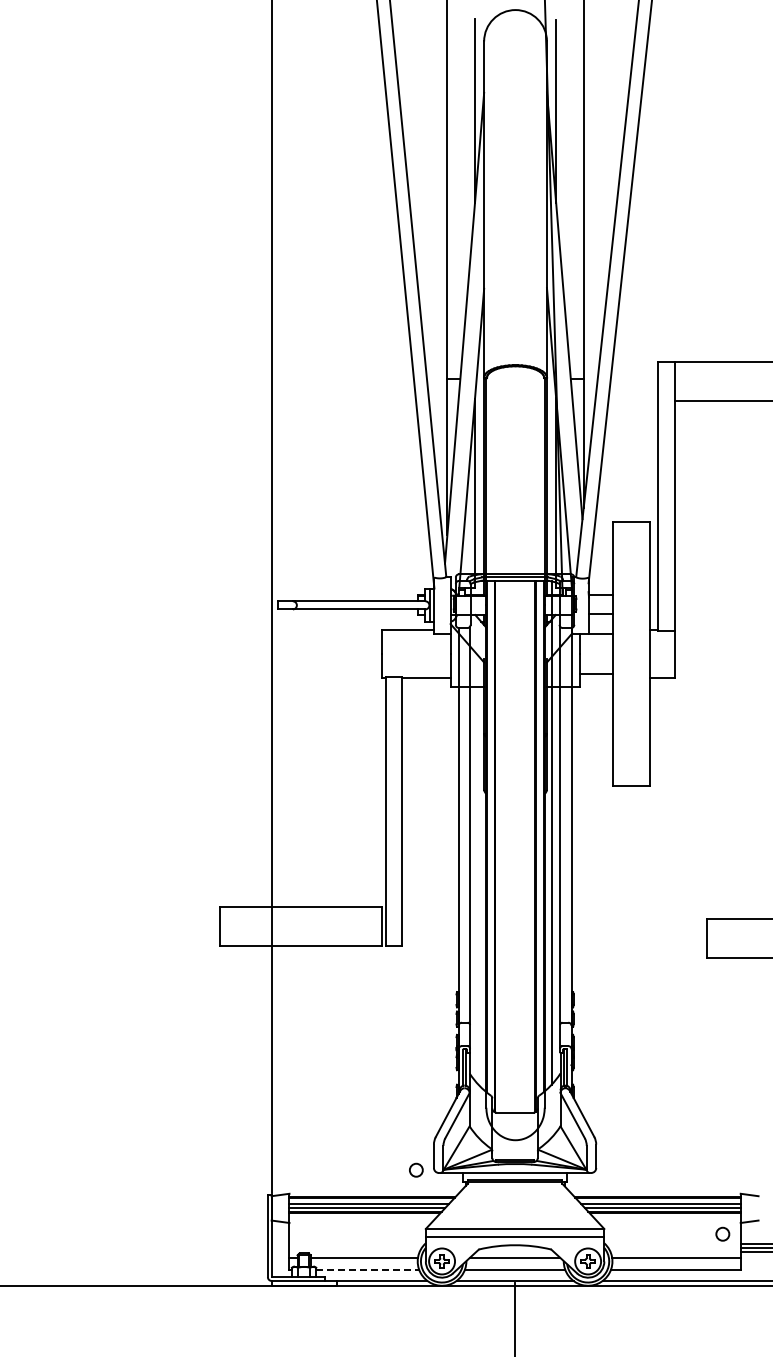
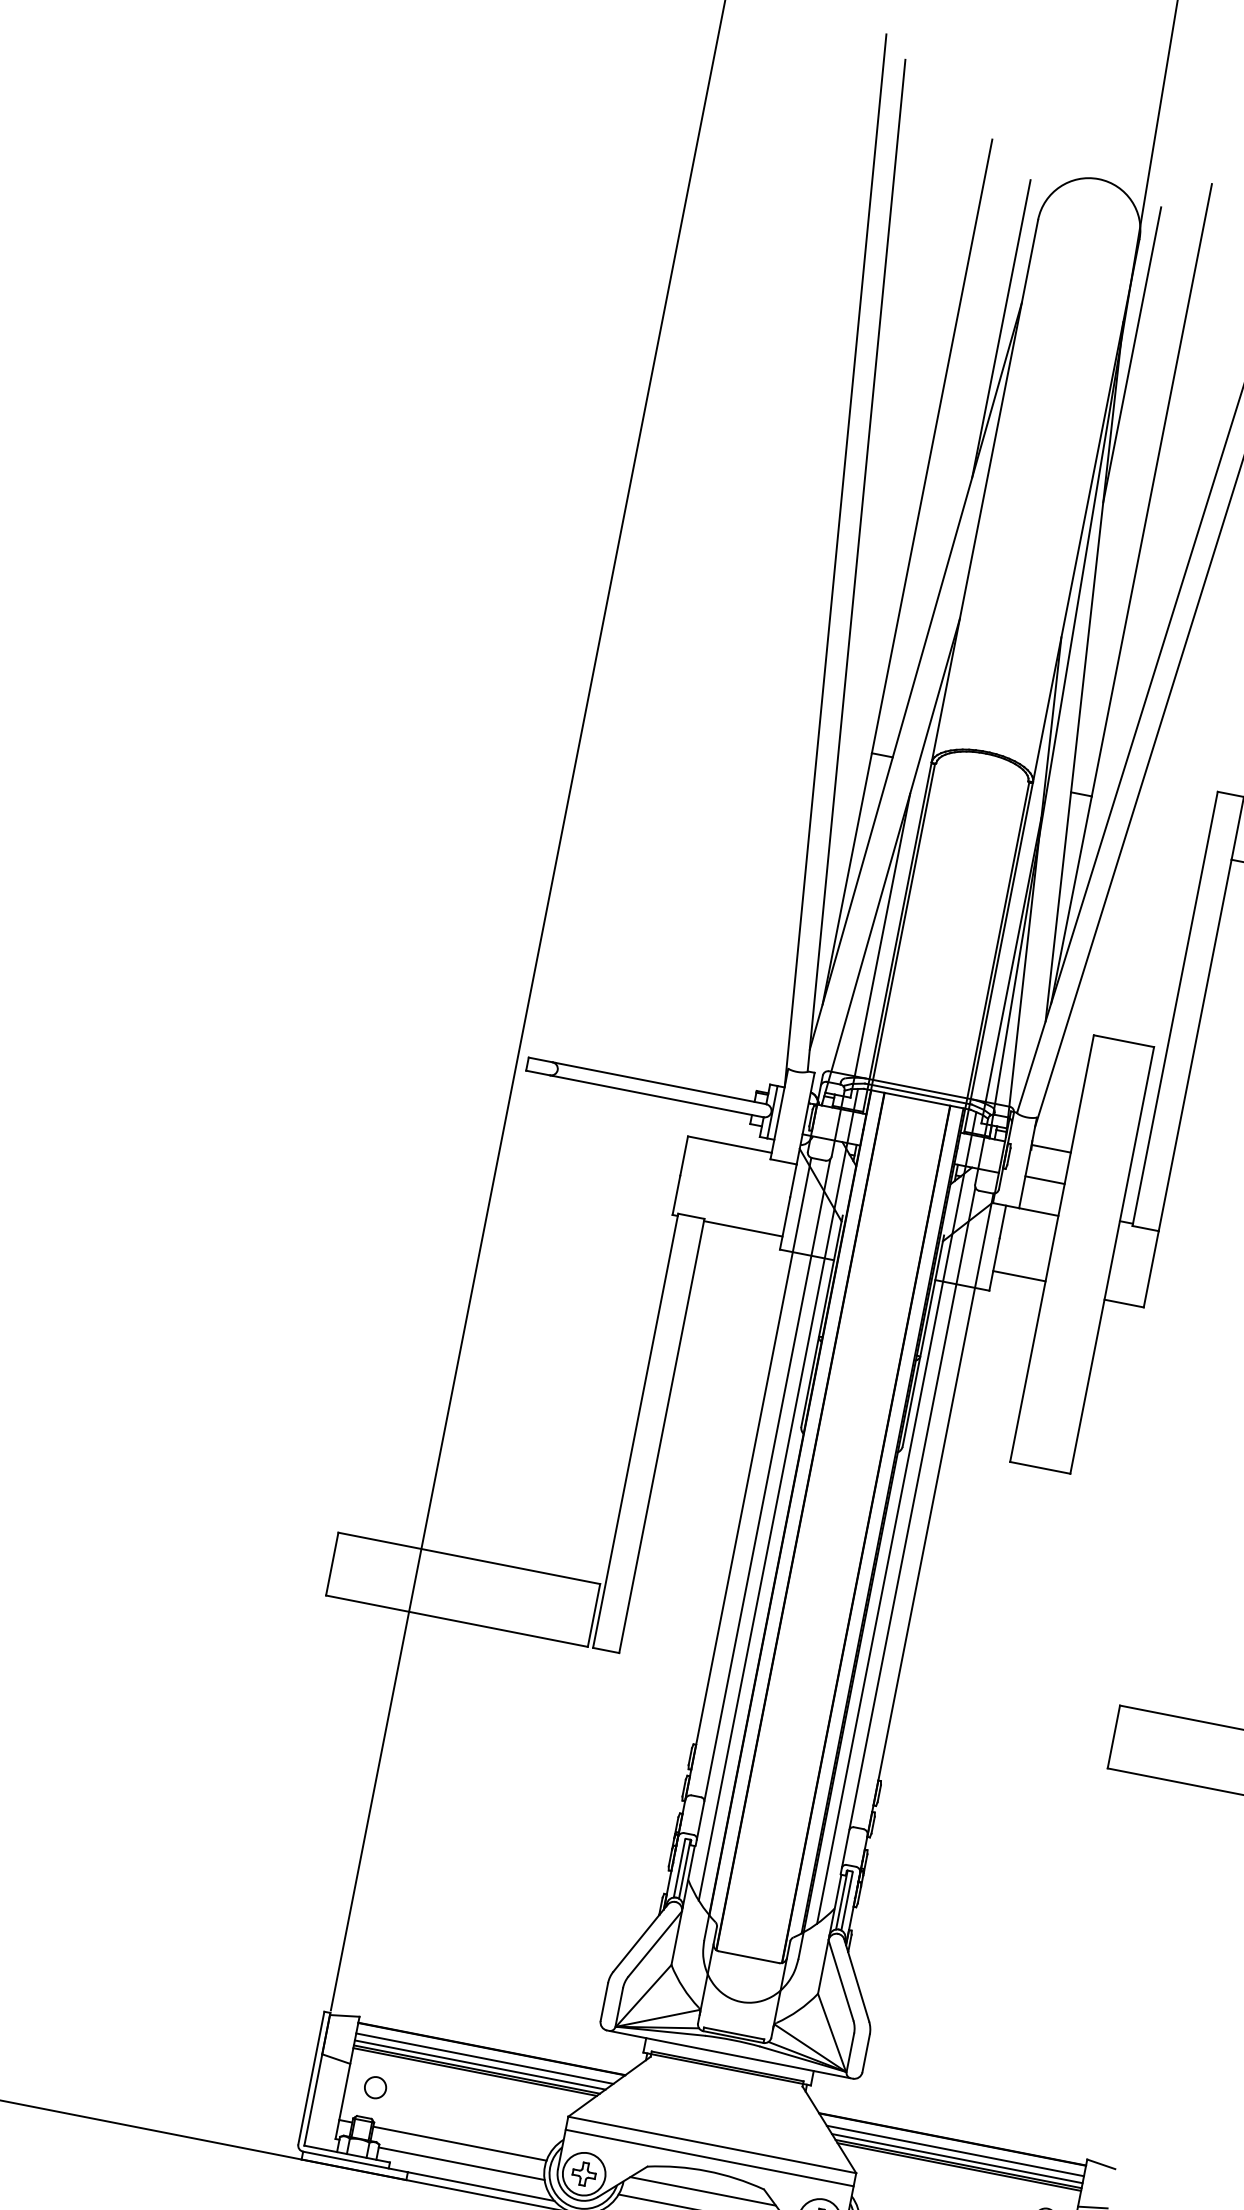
line: (478, 832) -> (778, 1493), added
circle: (416, 1169) -> (376, 2086), moved
line: (368, 1269) -> (463, 2163), dashed -> solid

